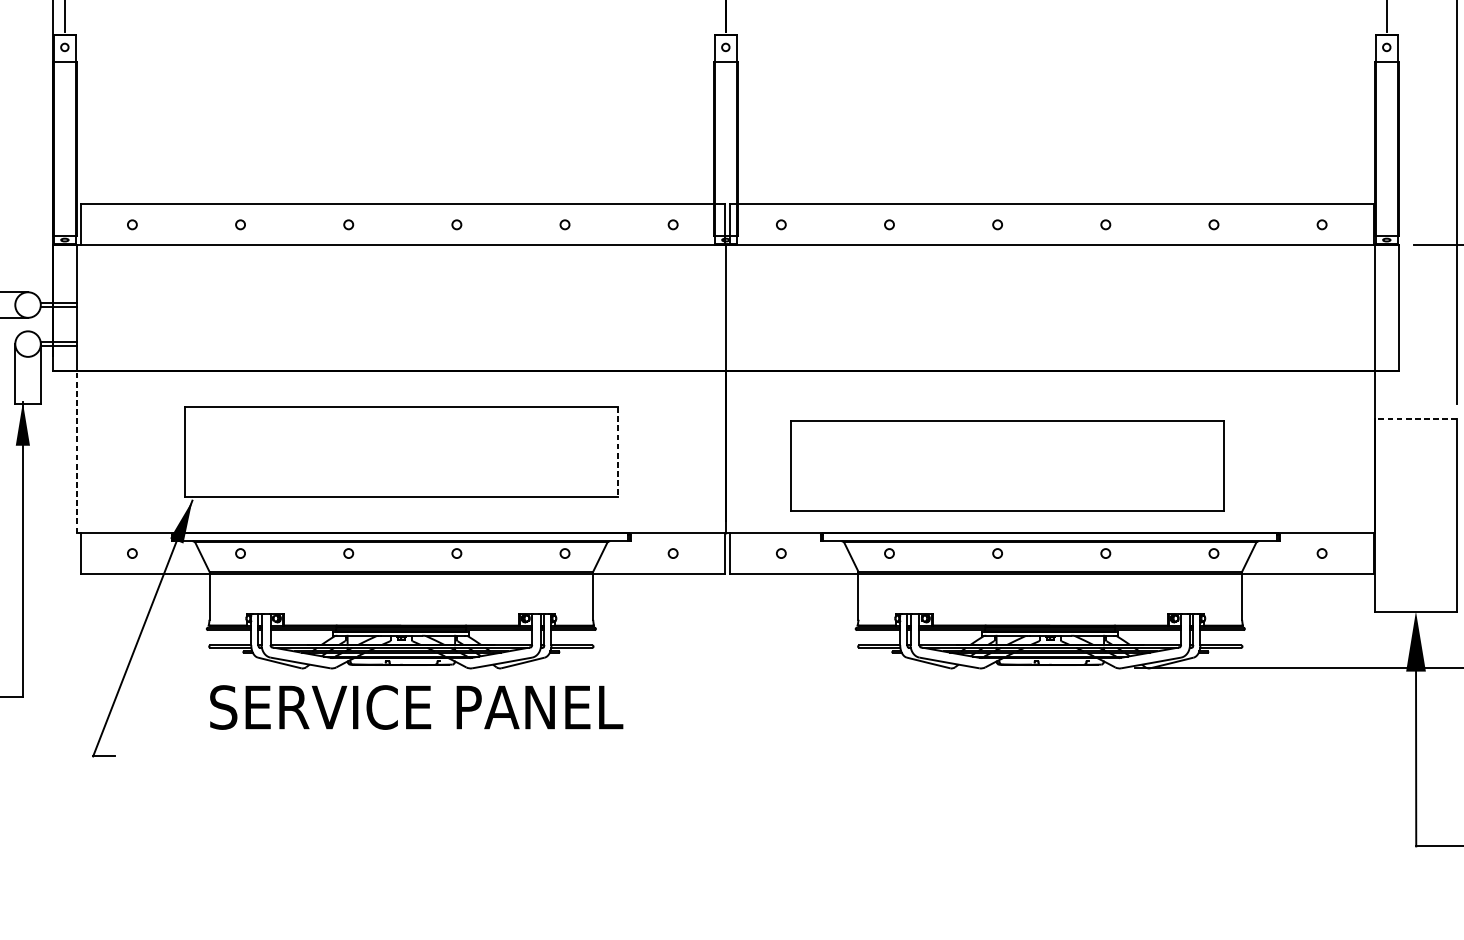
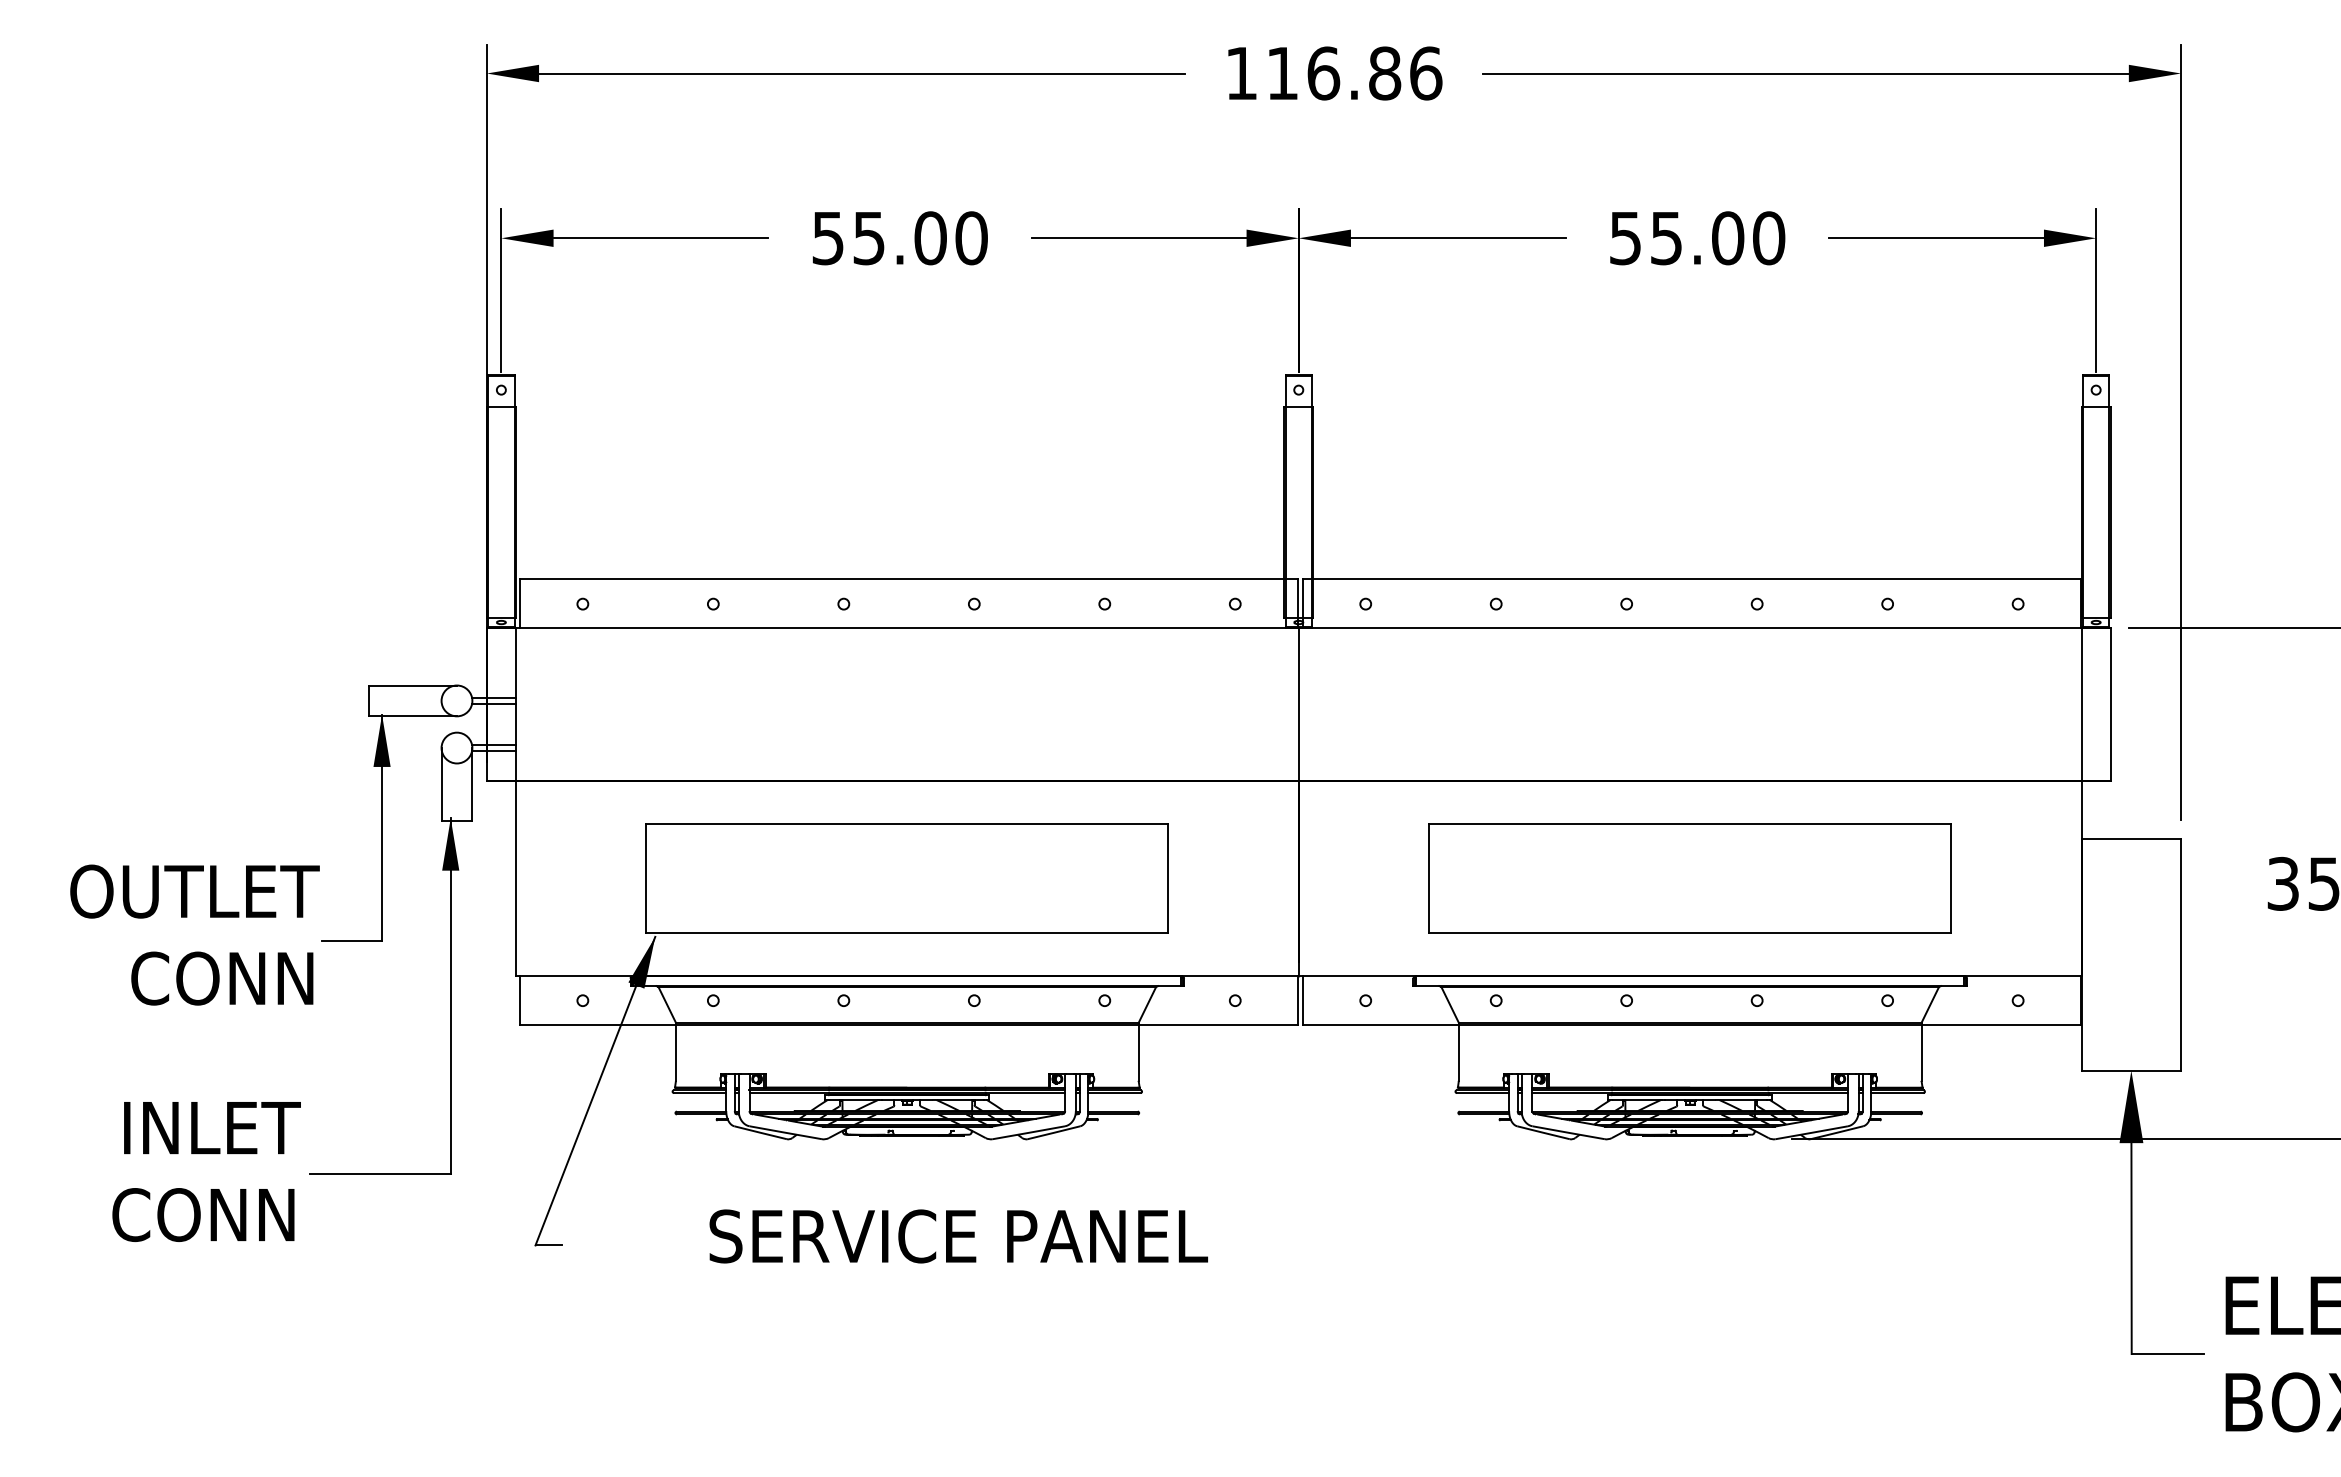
line: (1416, 419) -> (2131, 838), dashed -> solid
line: (76, 452) -> (515, 878), dashed -> solid
line: (617, 453) -> (1168, 879), dashed -> solid
part: (1006, 466) -> (1689, 878), moved
text: (416, 707) -> (958, 1236), moved

